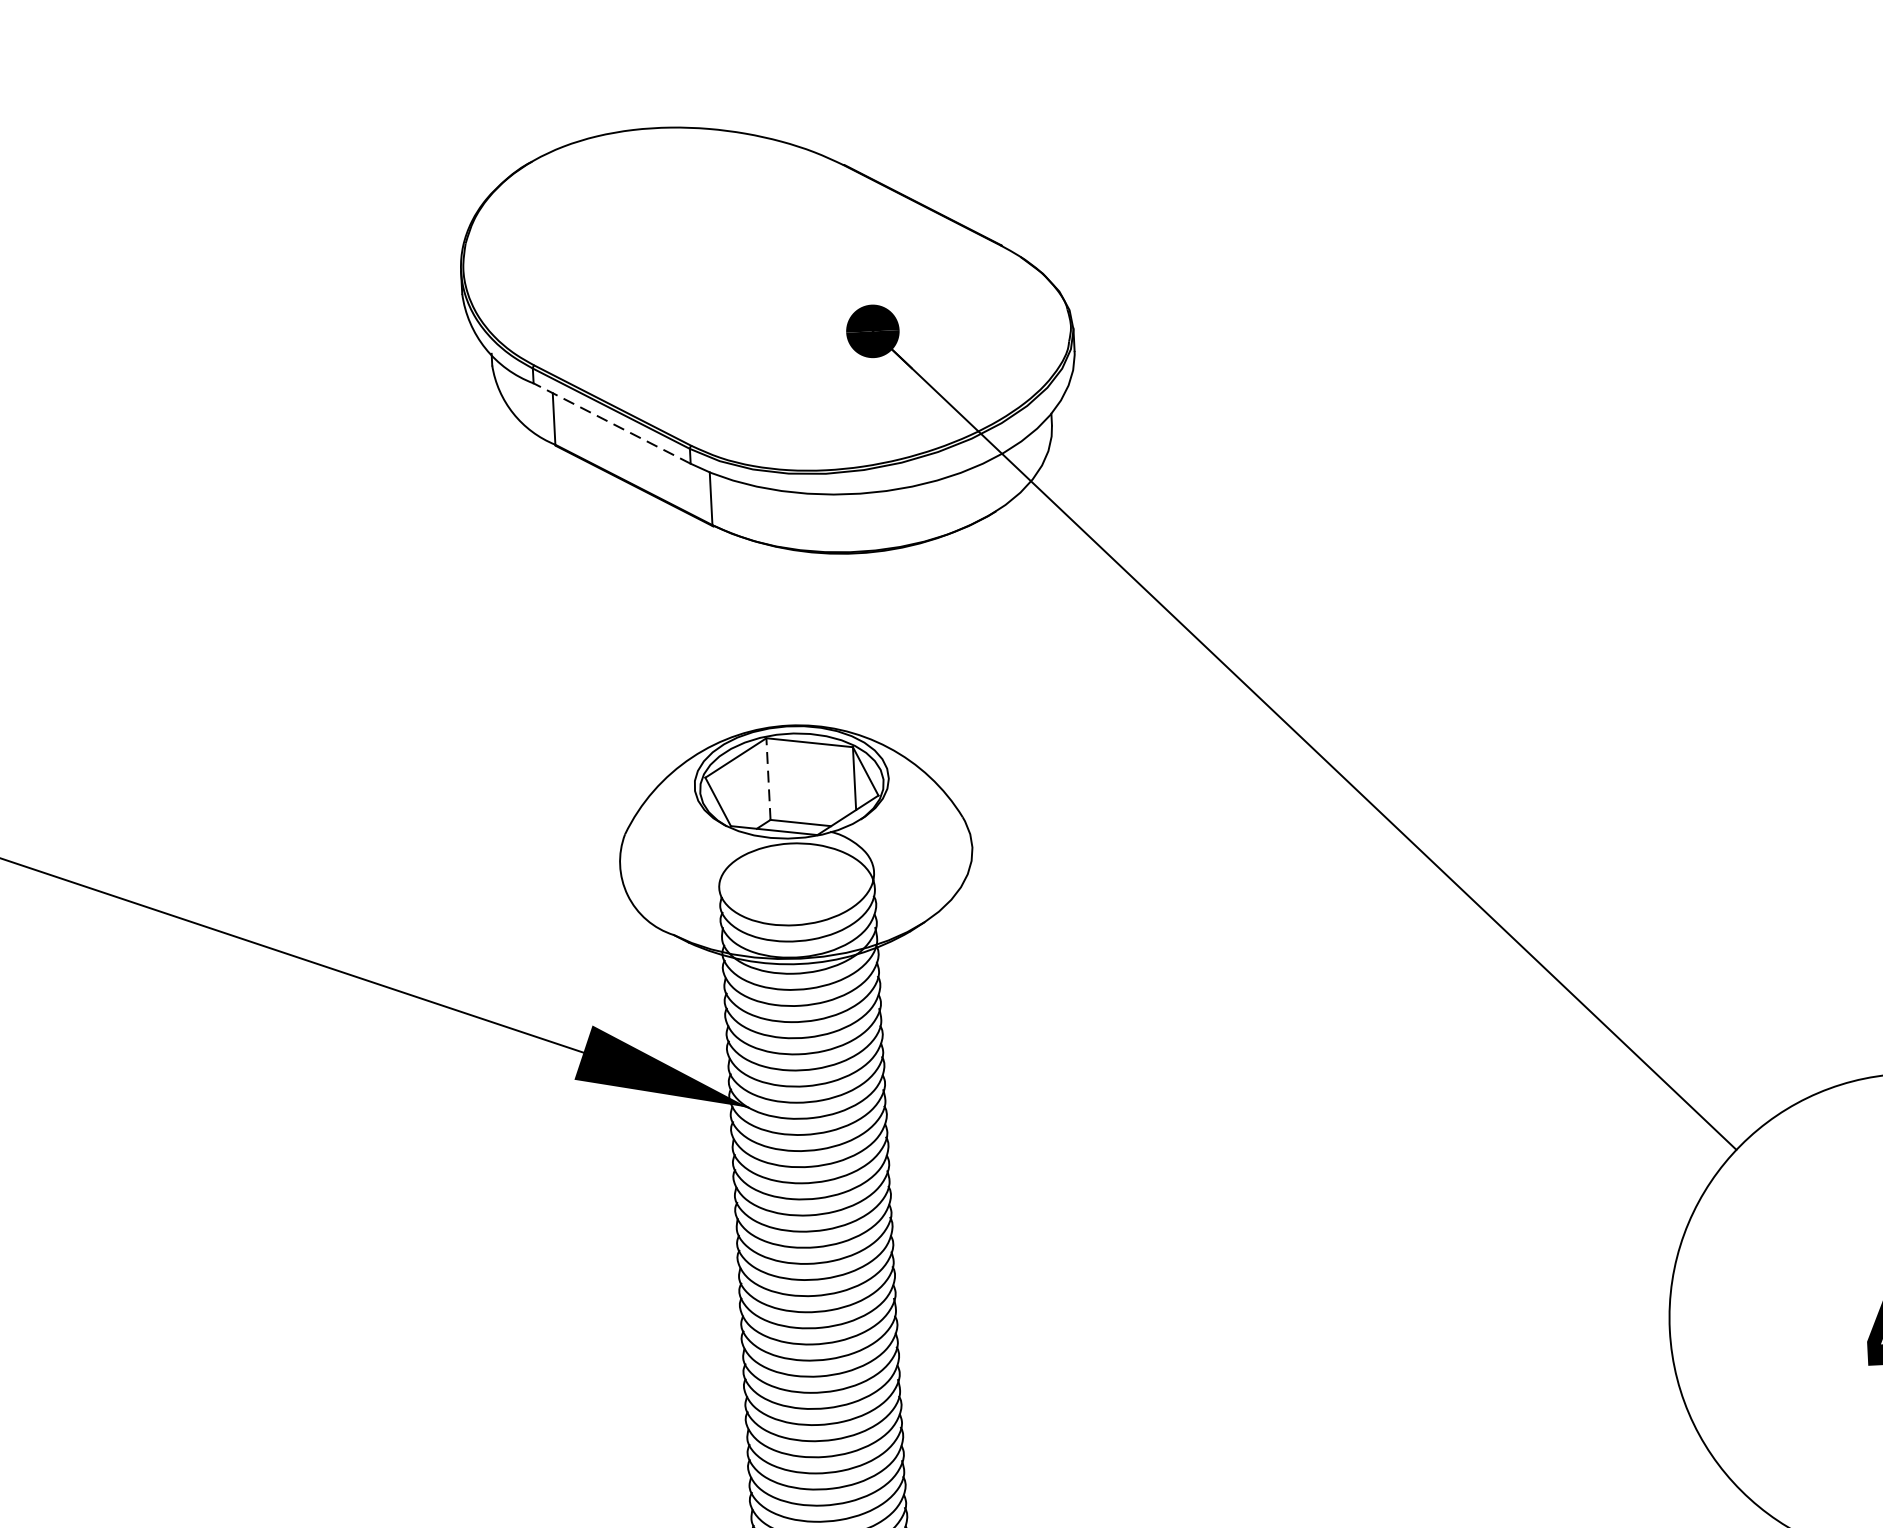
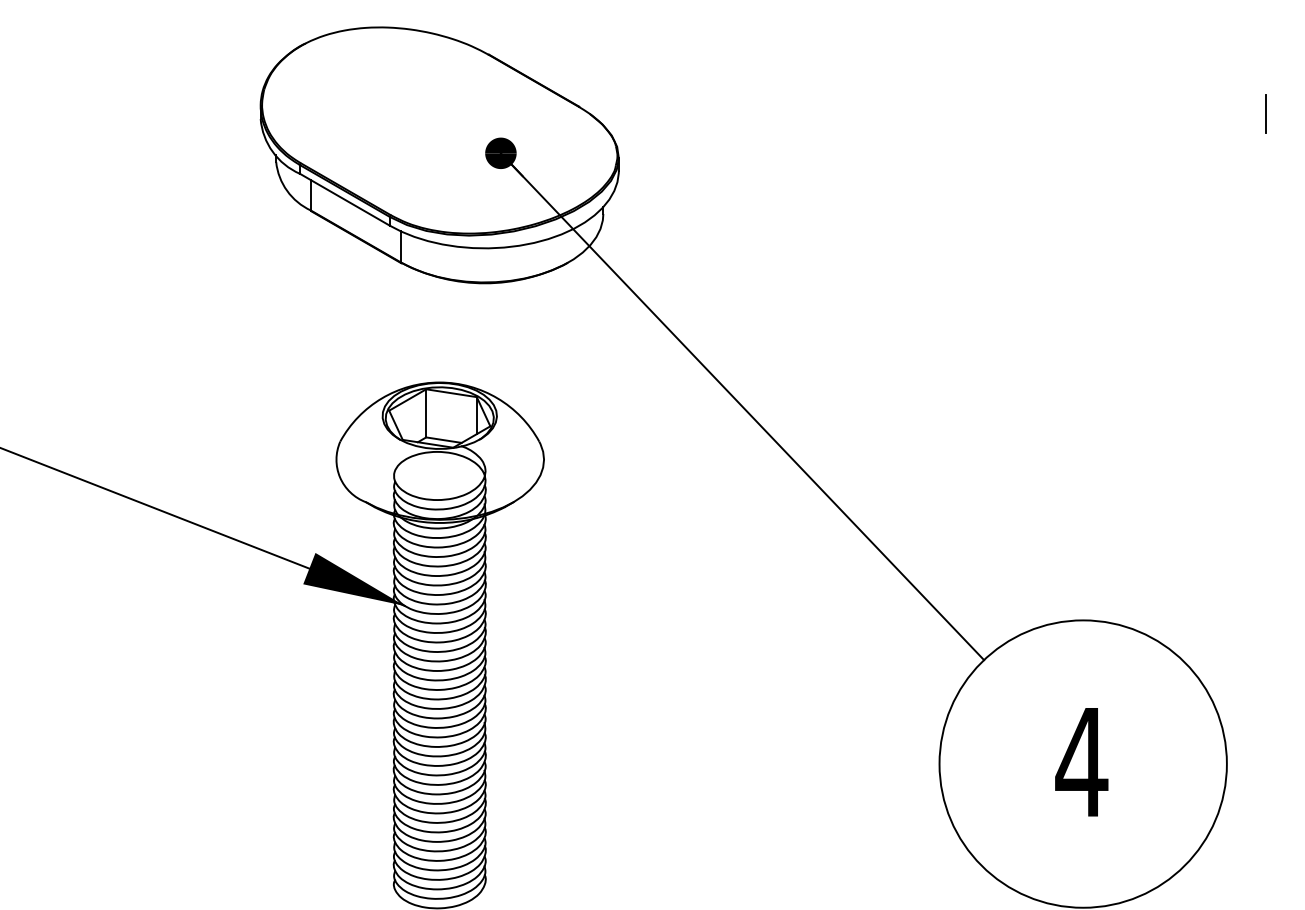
line: (611, 423) -> (344, 199), dashed -> solid
line: (768, 777) -> (426, 412), dashed -> solid

